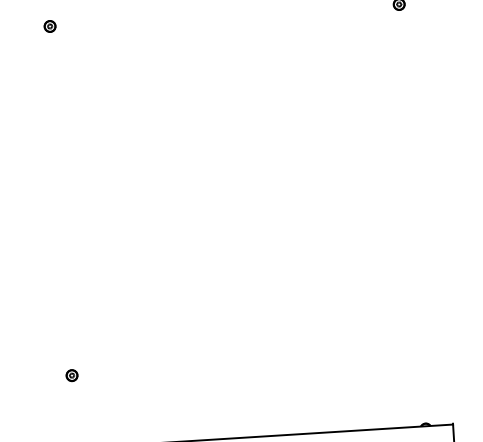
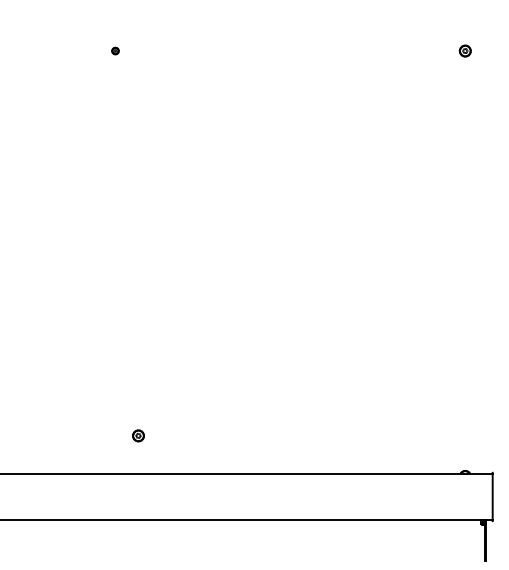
part: (50, 25) -> (115, 50), size x0.6
part: (72, 375) -> (138, 435), moved

